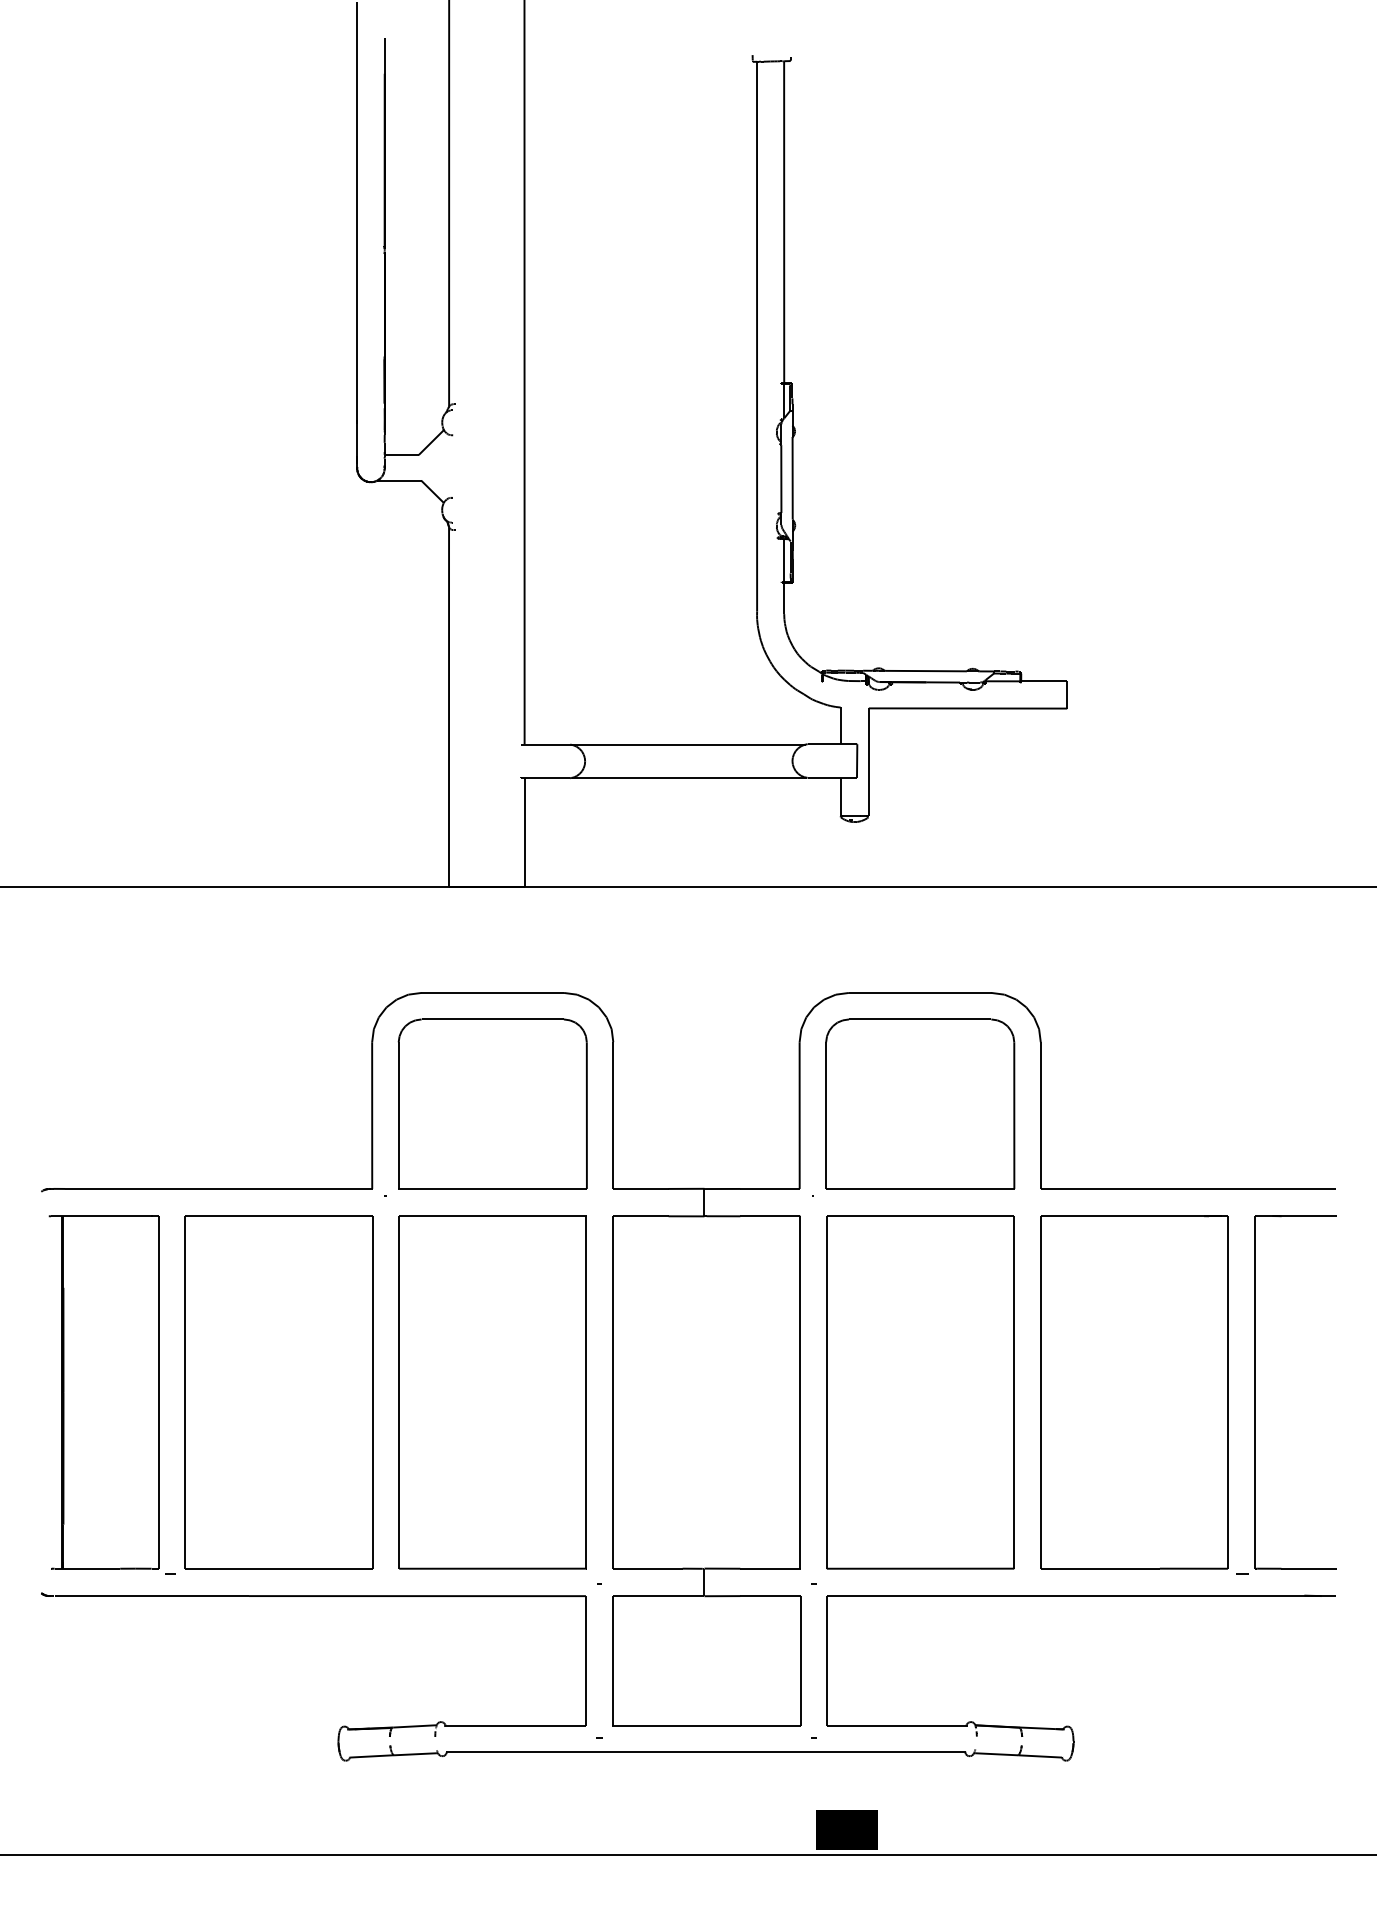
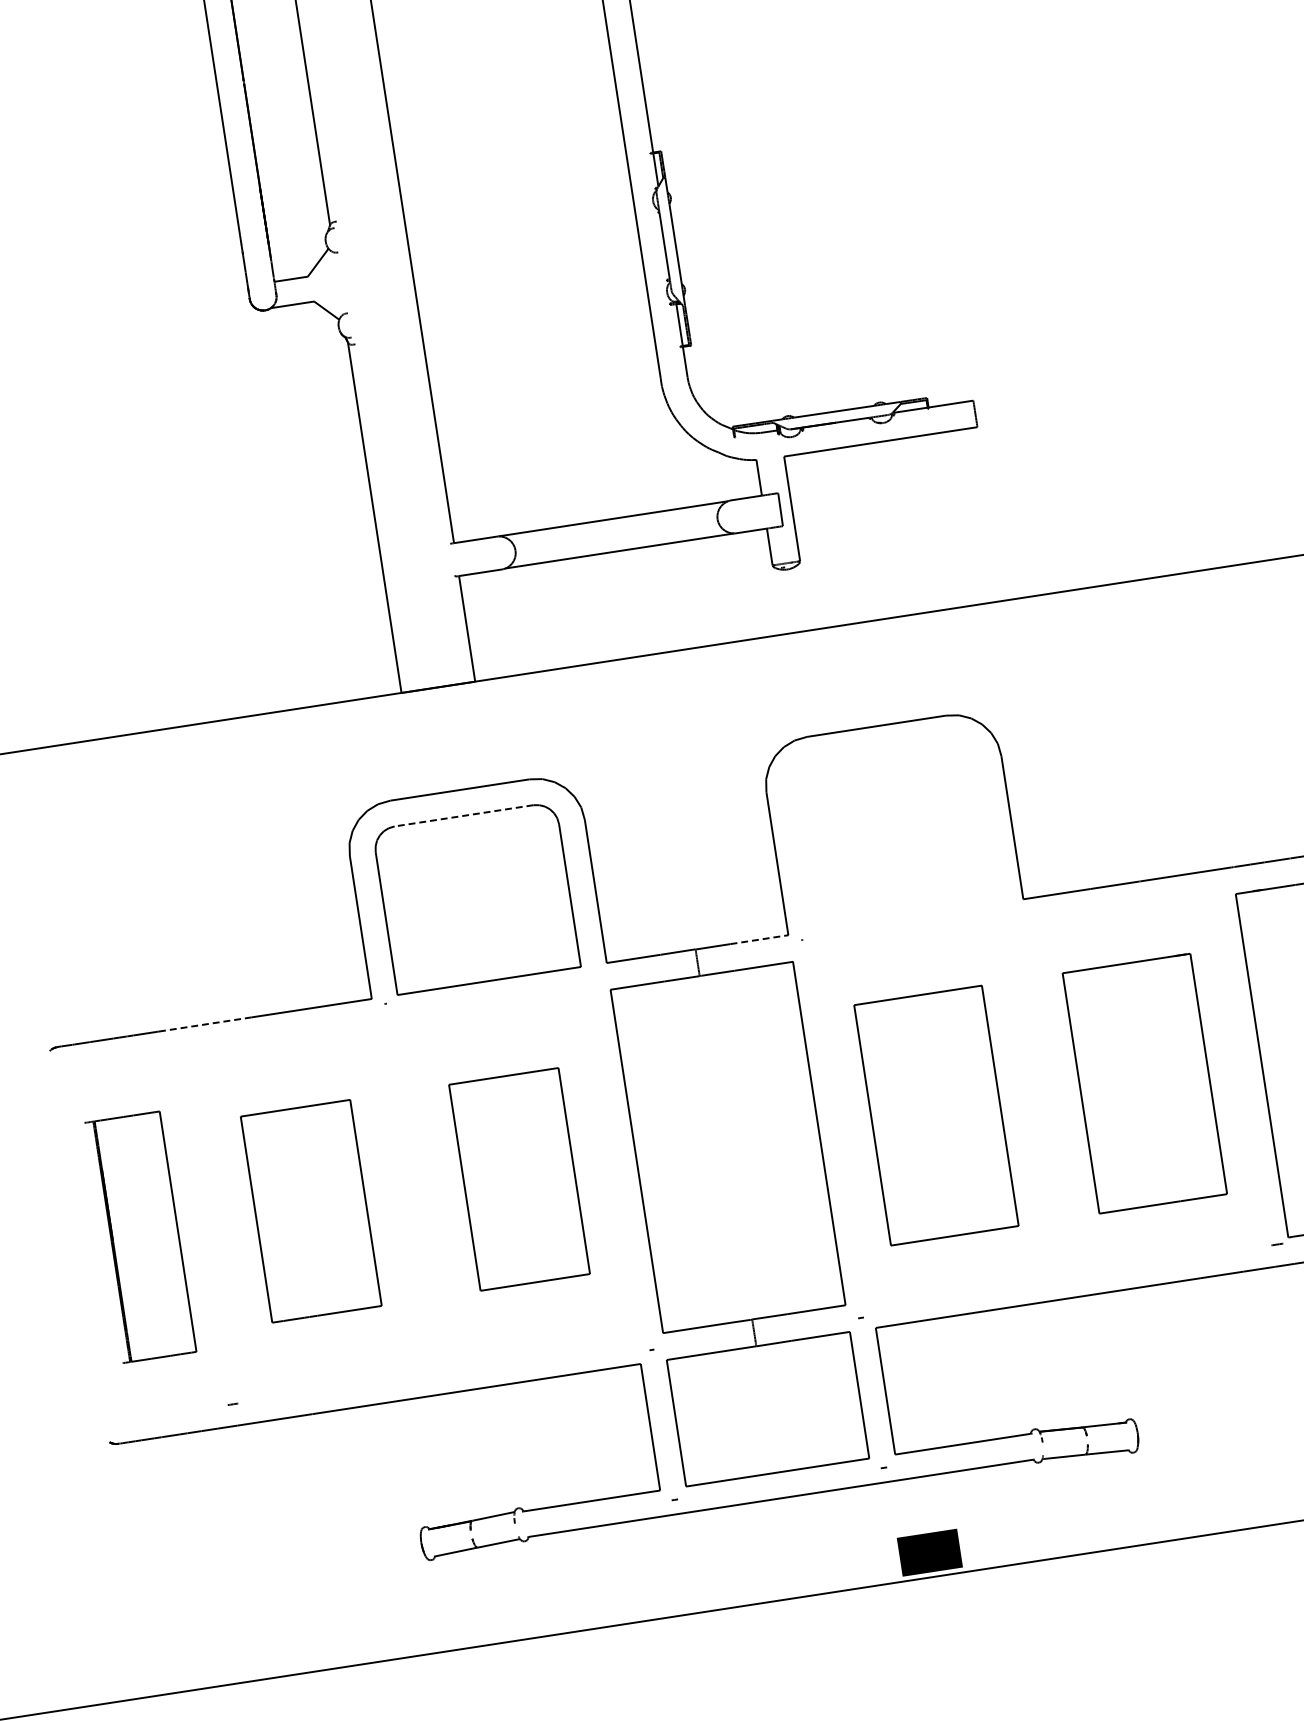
line: (492, 1019) -> (463, 815), solid -> dashed
part: (920, 1103) -> (893, 833), removed
line: (204, 1188) -> (208, 1023), solid -> dashed
line: (770, 1188) -> (759, 939), solid -> dashed
part: (103, 1392) -> (140, 1237), size x0.7
part: (278, 1392) -> (310, 1211), size x0.6
part: (492, 1392) -> (519, 1179), size x0.6
part: (920, 1392) -> (936, 1115), size x0.7
part: (1134, 1392) -> (1145, 1083), size x0.7

